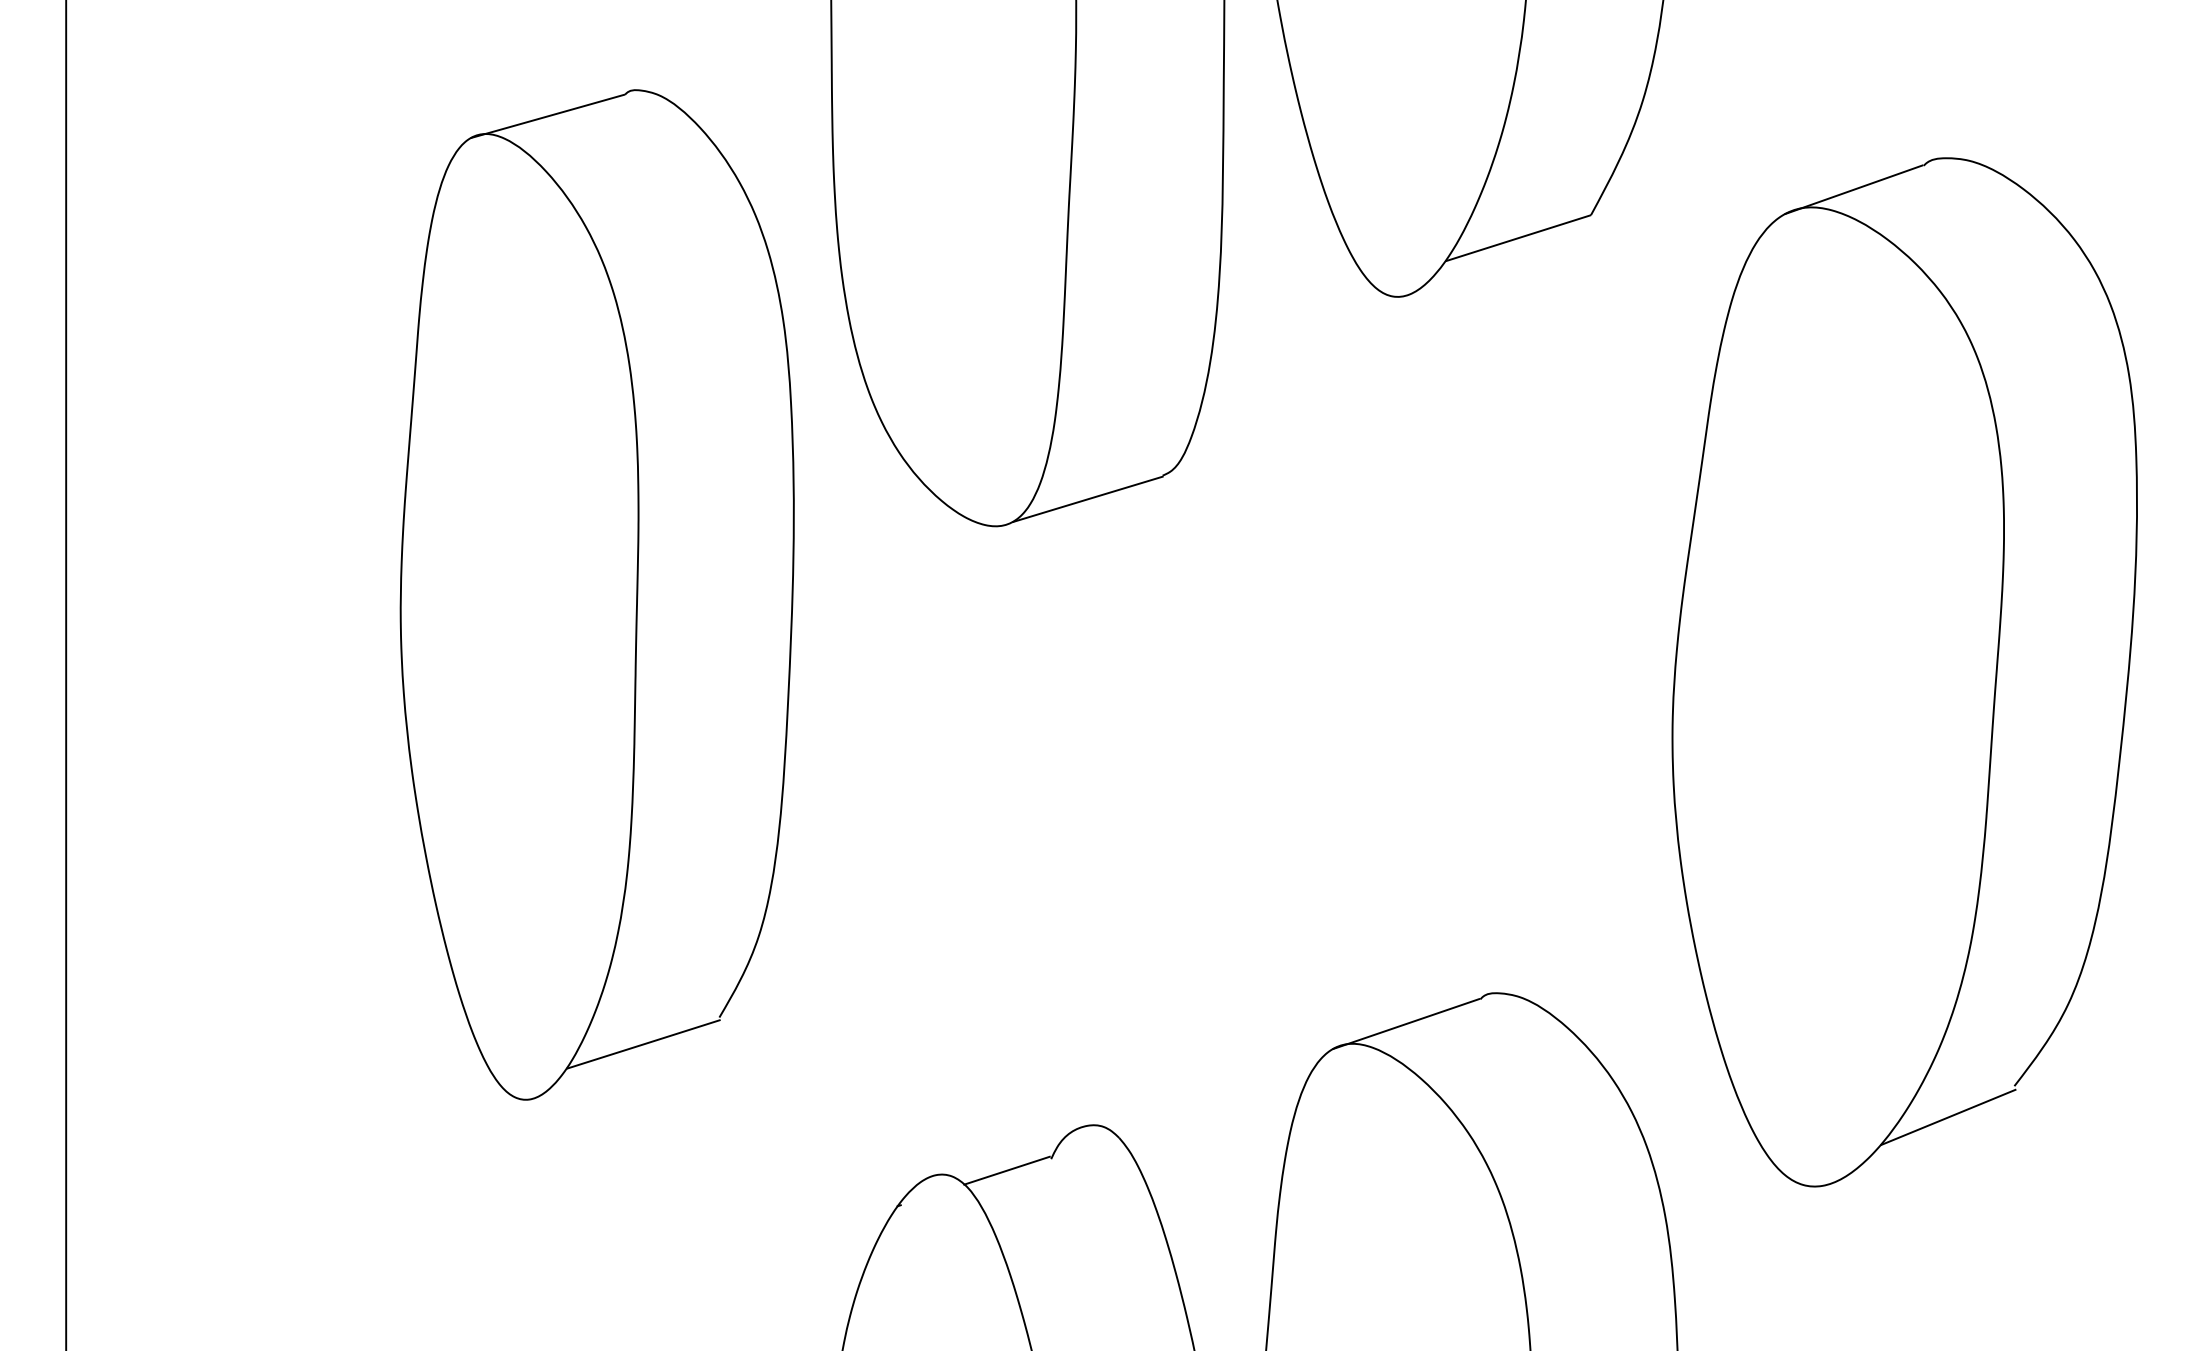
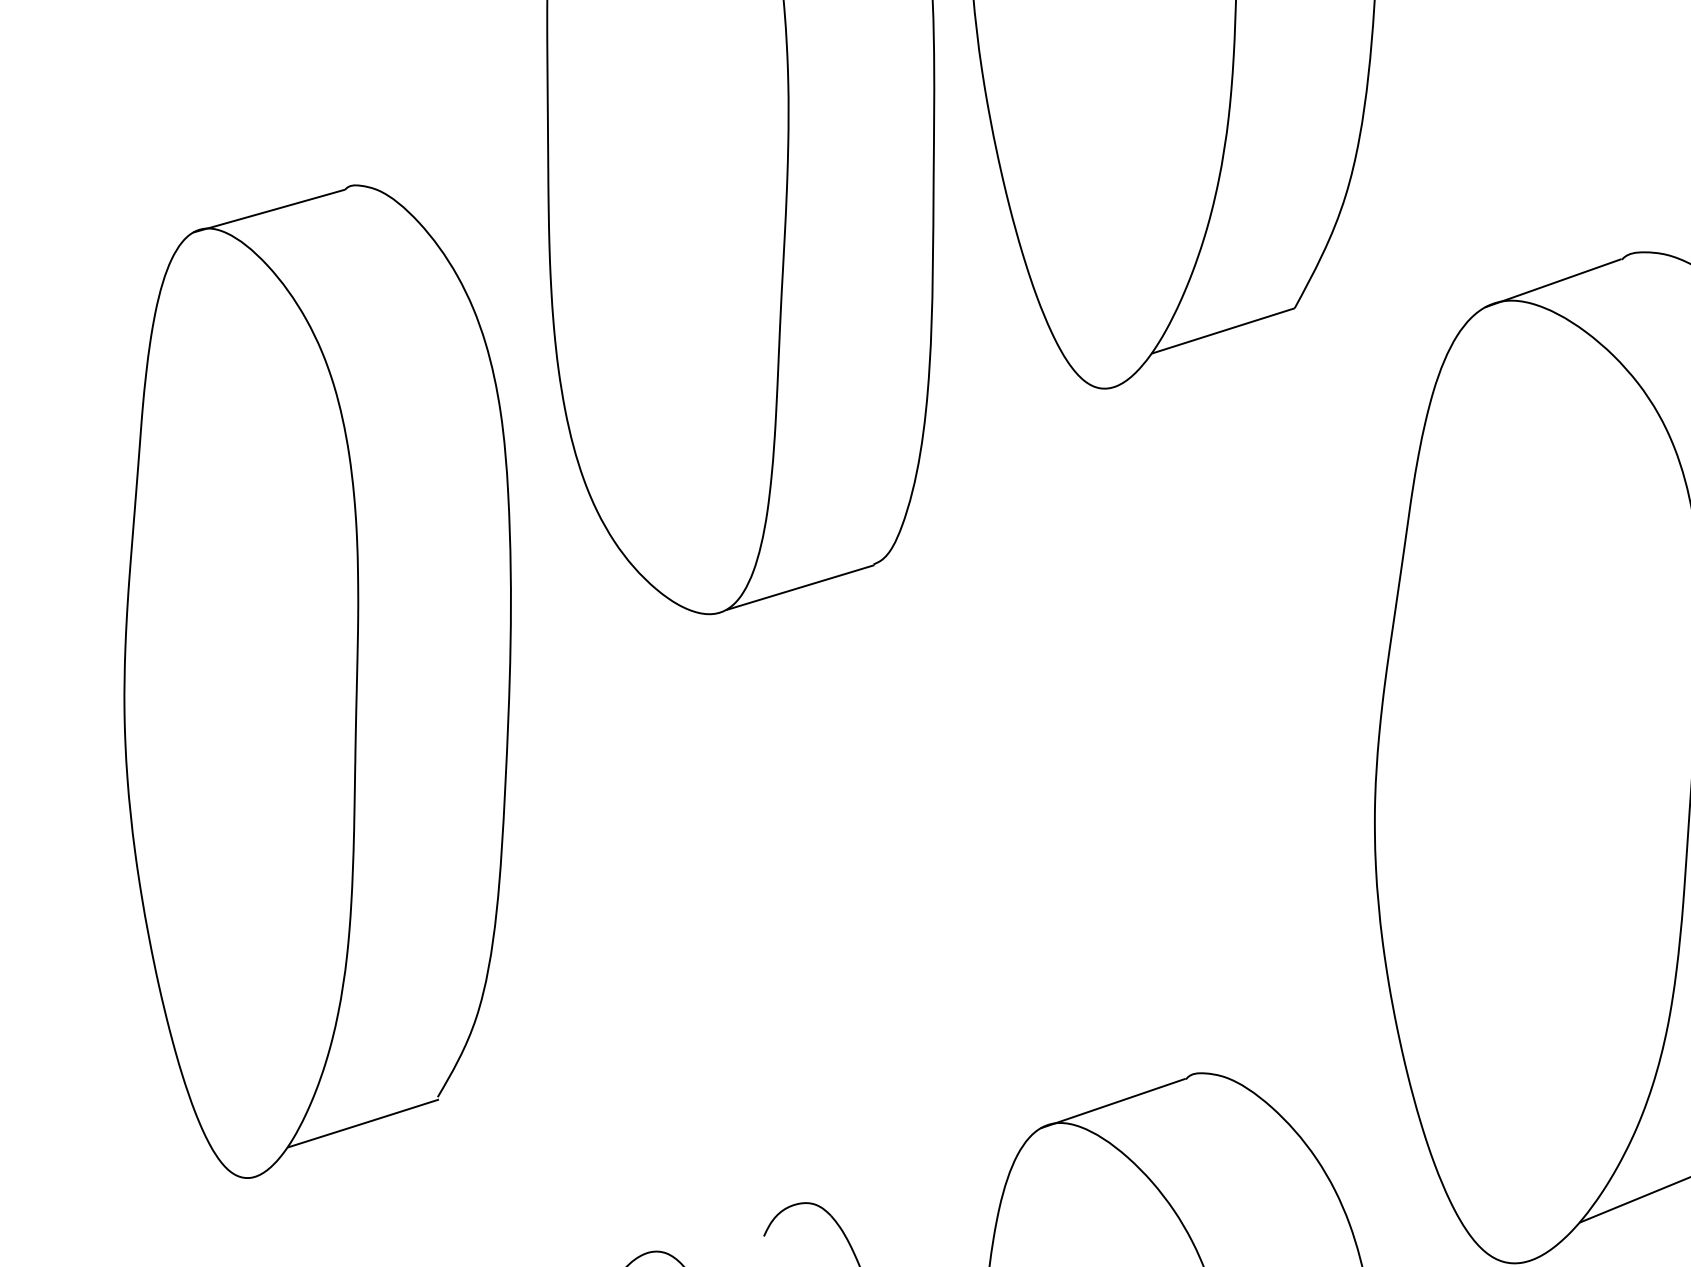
line: (1006, 1170) -> (720, 1247), removed

